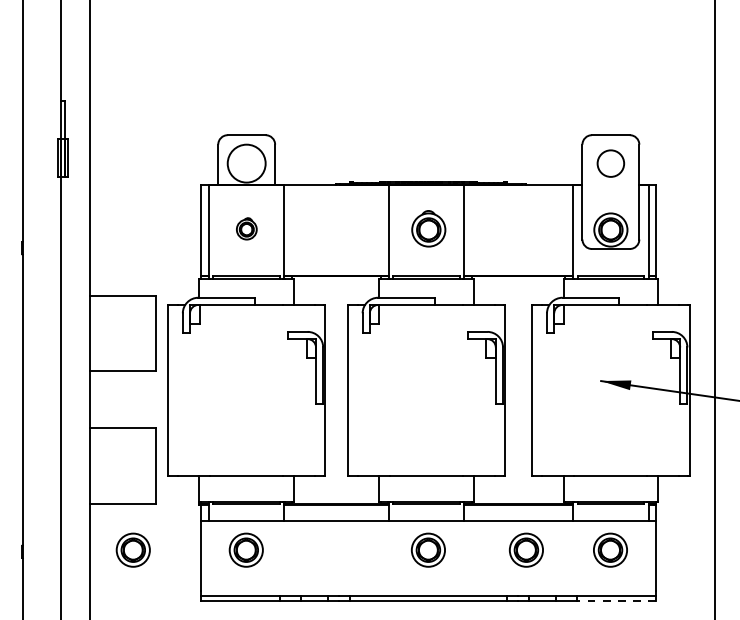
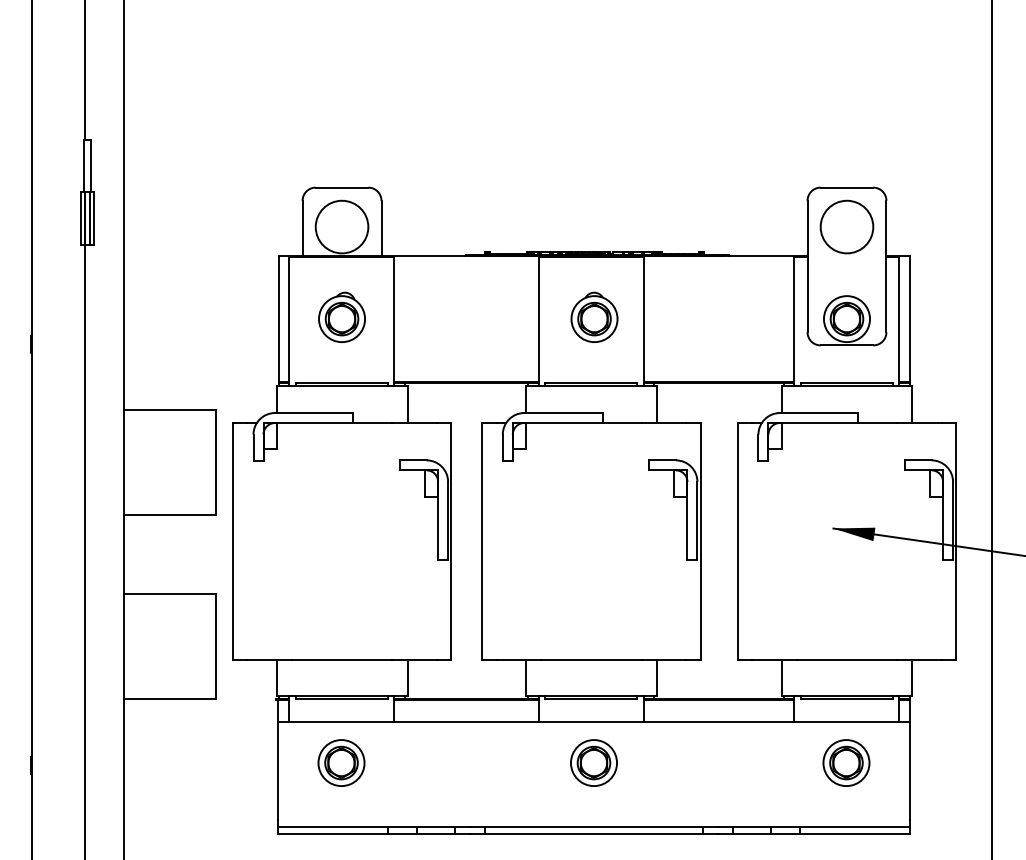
circle: (610, 163) -> (846, 226), size x1.43
part: (246, 228) -> (341, 317), size x1.67
part: (132, 549) -> (183, 762), removed
part: (525, 549) -> (728, 762), removed
line: (616, 601) -> (854, 834), dashed -> solid

